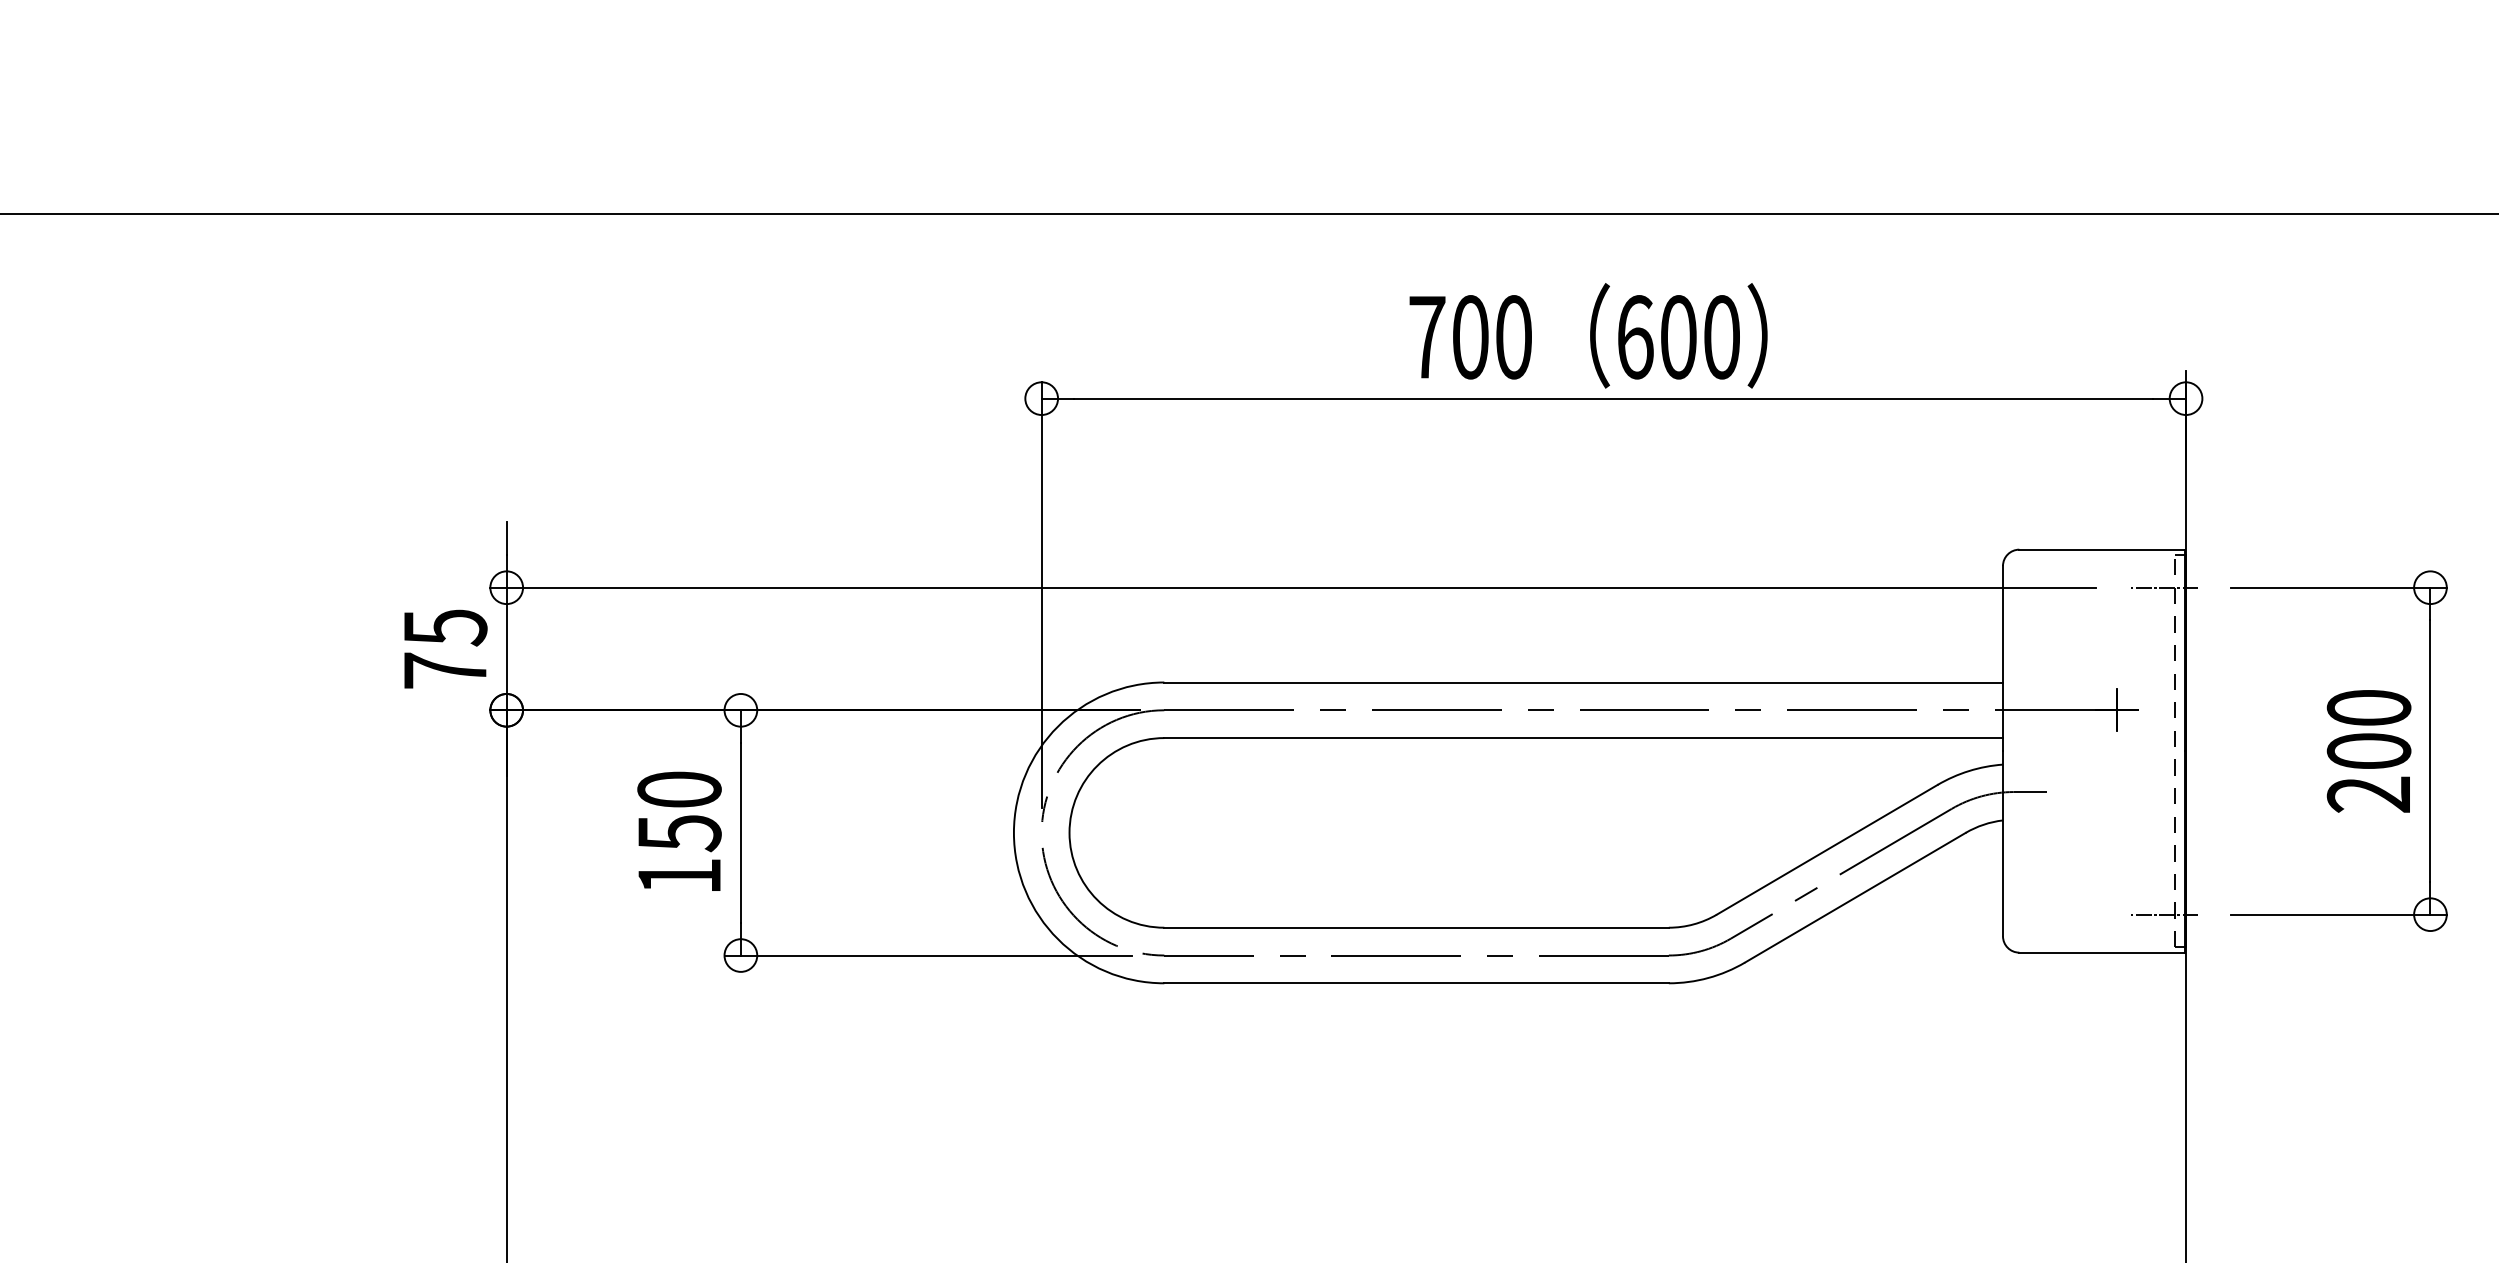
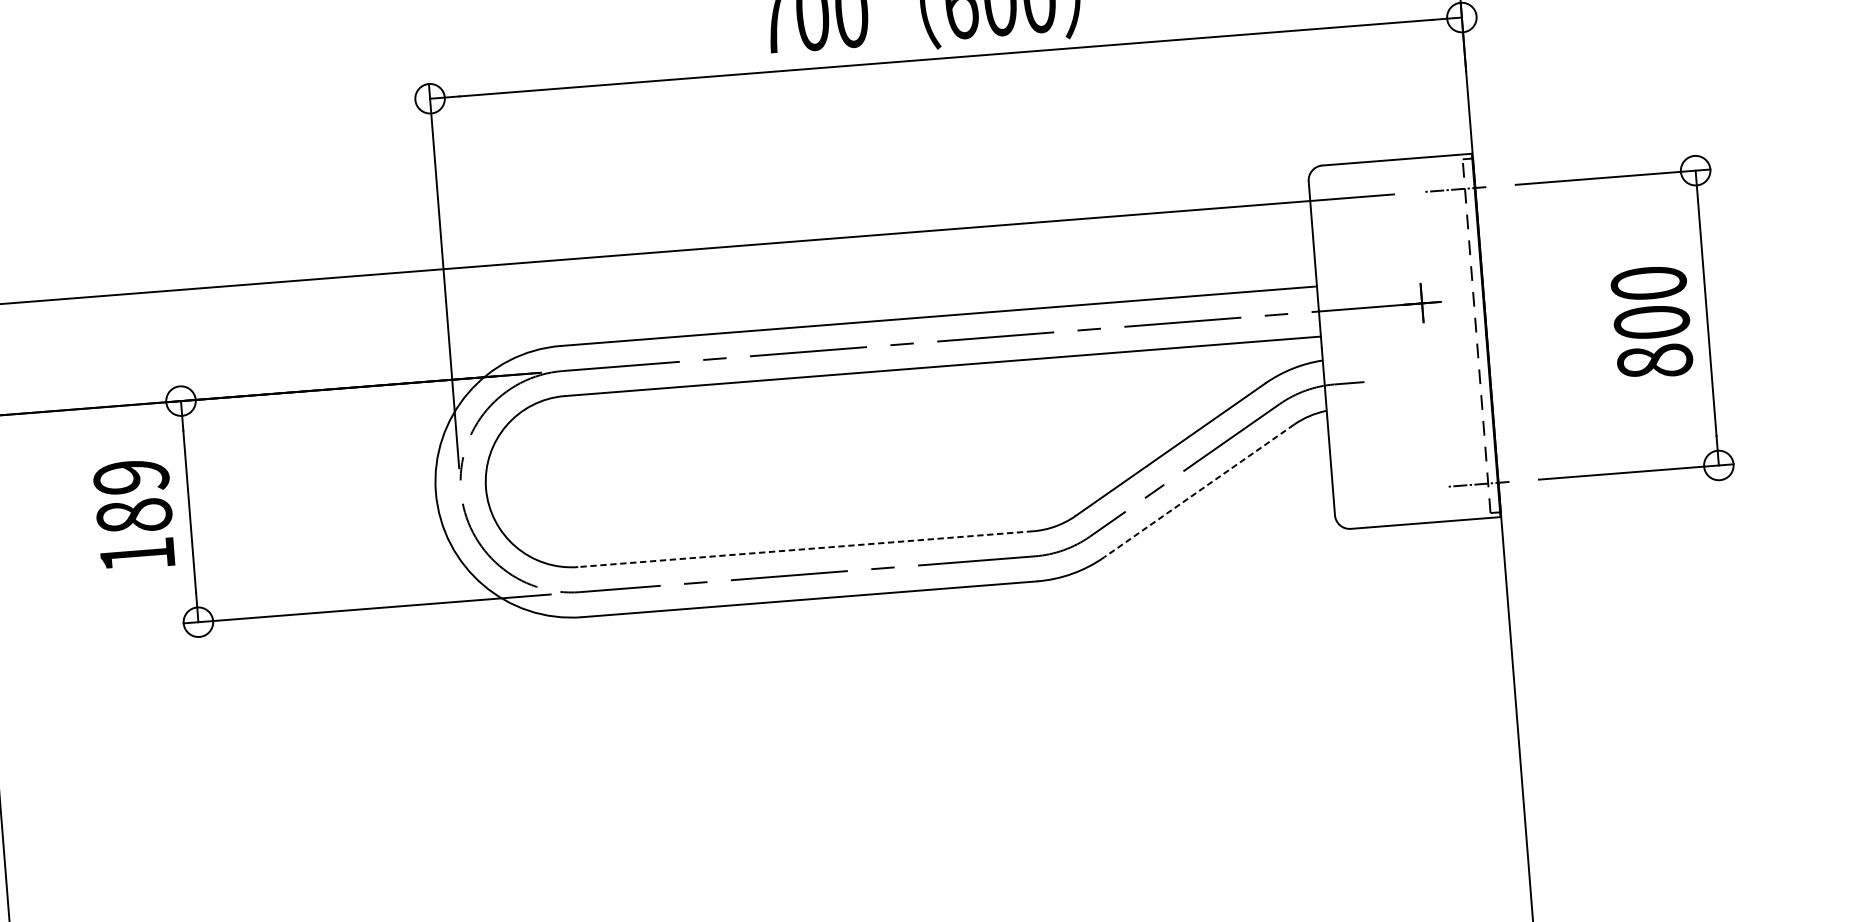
text: (2368, 794) -> (1654, 361), 200 -> 800
text: (679, 811) -> (132, 496), 150 -> 189
line: (1855, 897) -> (1199, 490), solid -> dashed
line: (1416, 927) -> (805, 548), solid -> dashed

